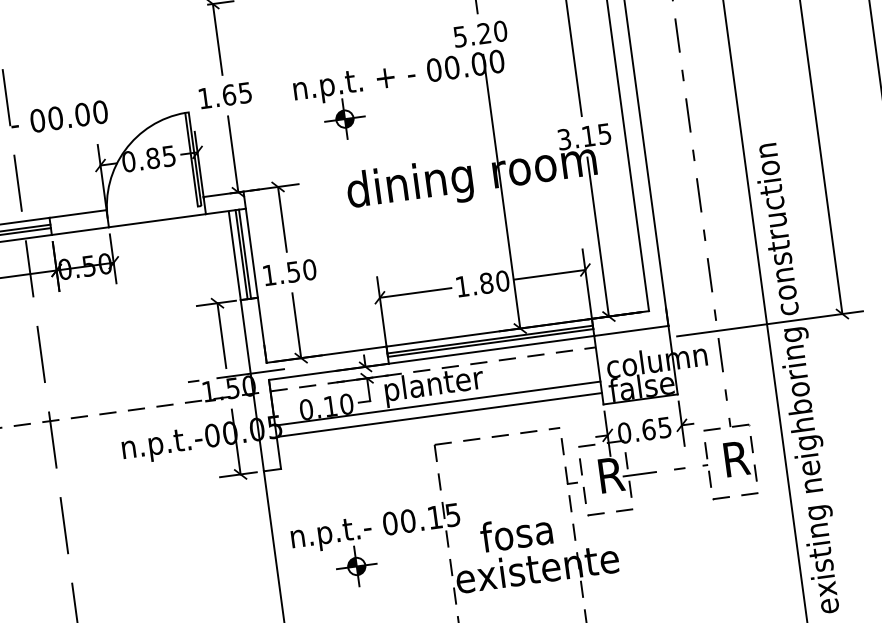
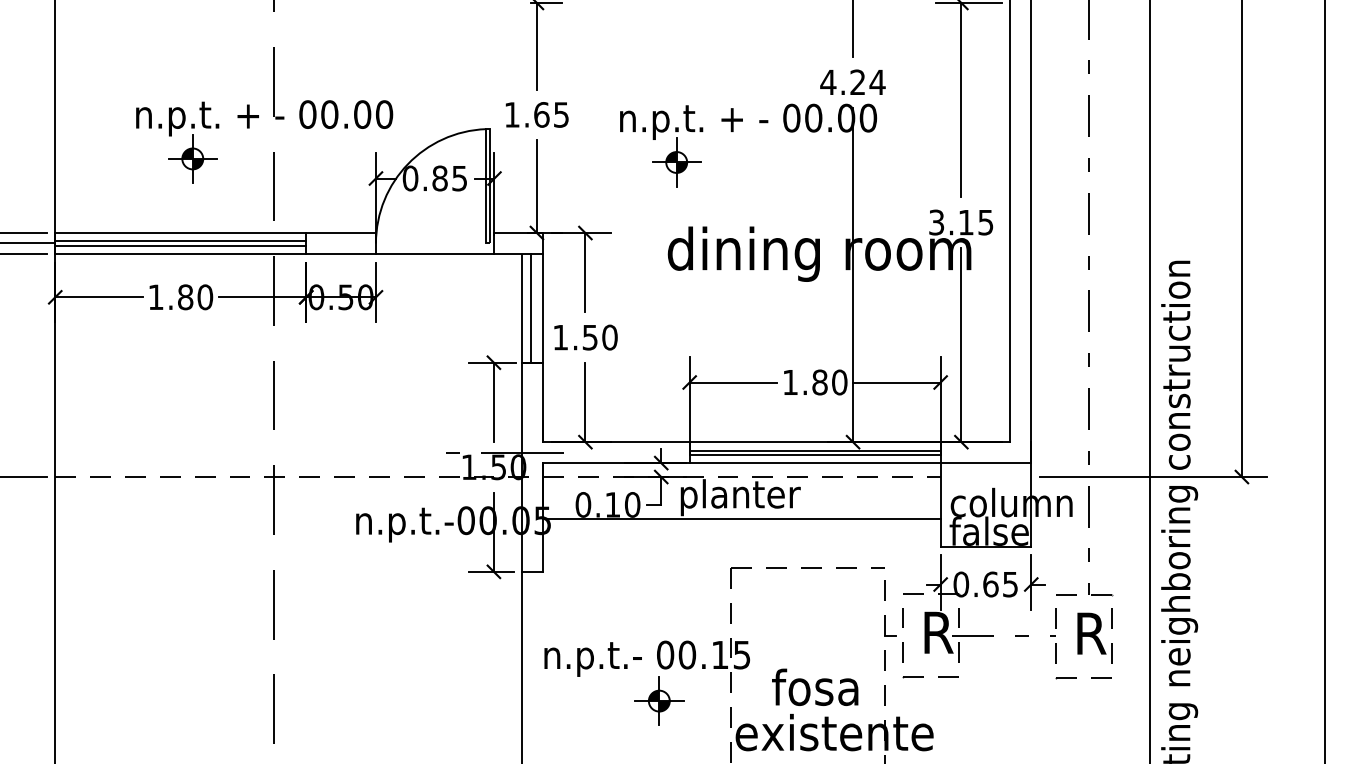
text: (480, 34) -> (852, 82), 5.20 -> 4.24
line: (244, 253) -> (534, 307), removed
line: (438, 414) -> (741, 532), removed
part: (356, 565) -> (659, 700), moved

